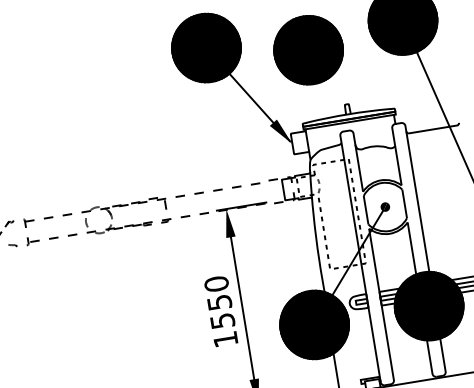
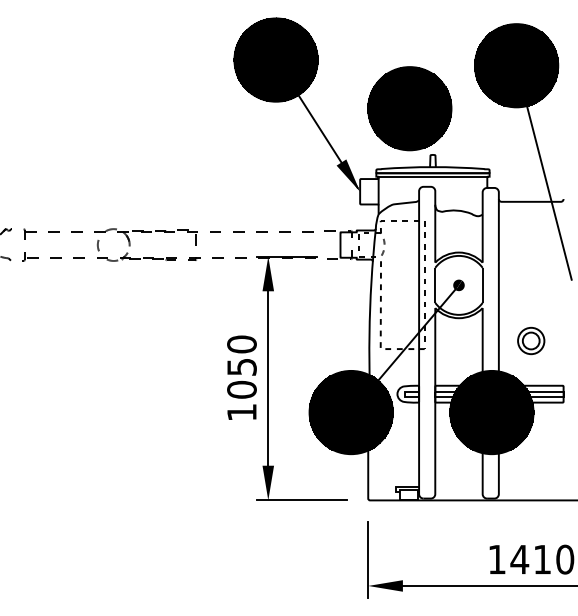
part: (308, 50) -> (409, 108), moved
part: (451, 242) -> (531, 340), added
text: (222, 320) -> (241, 389), 1550 -> 1050

